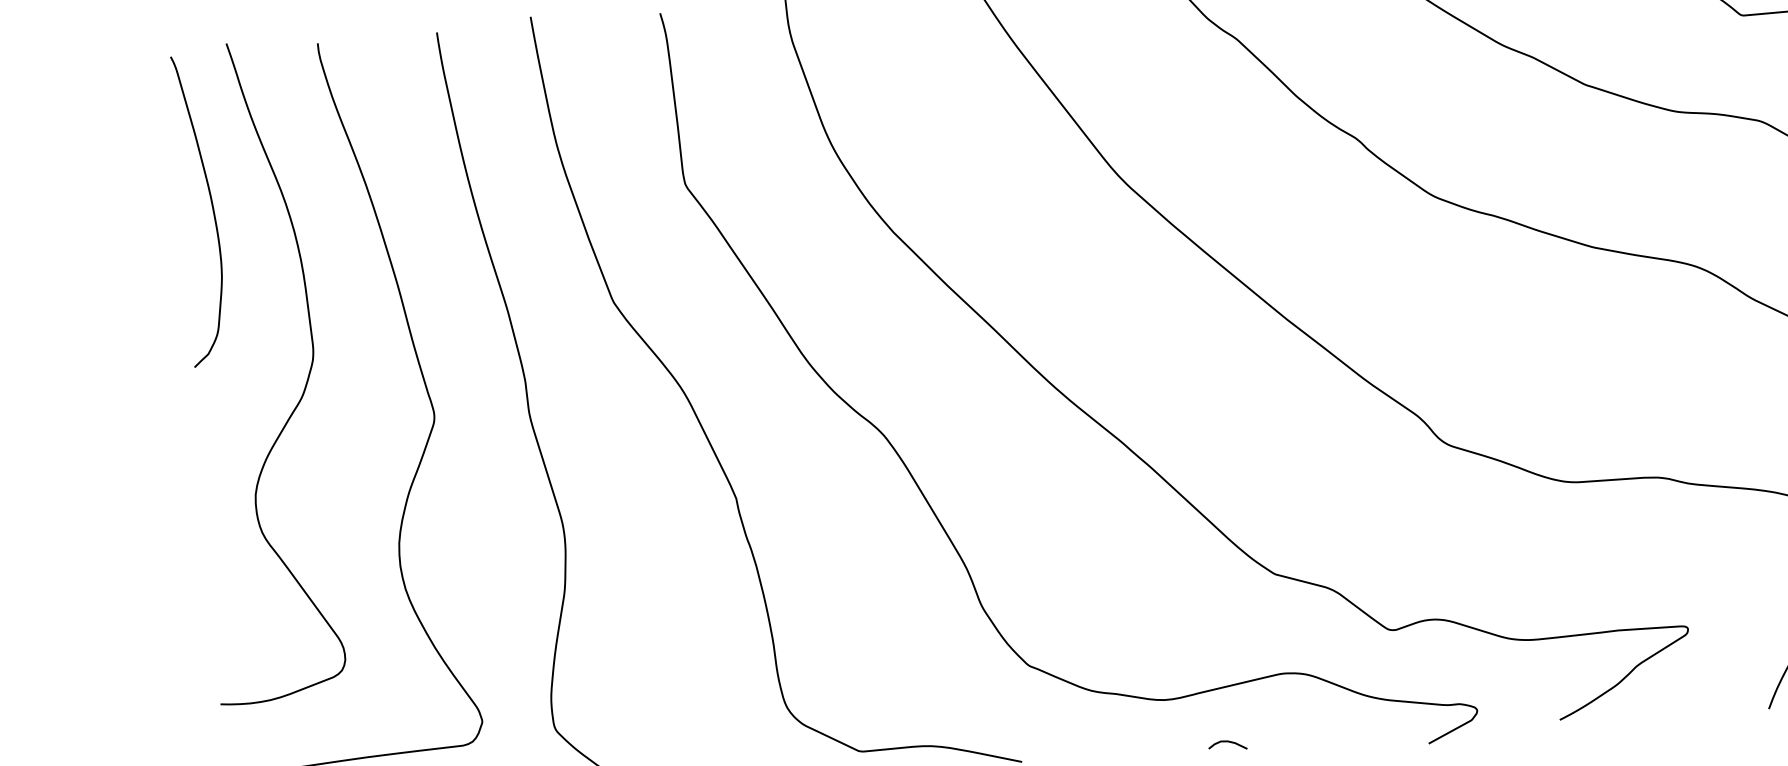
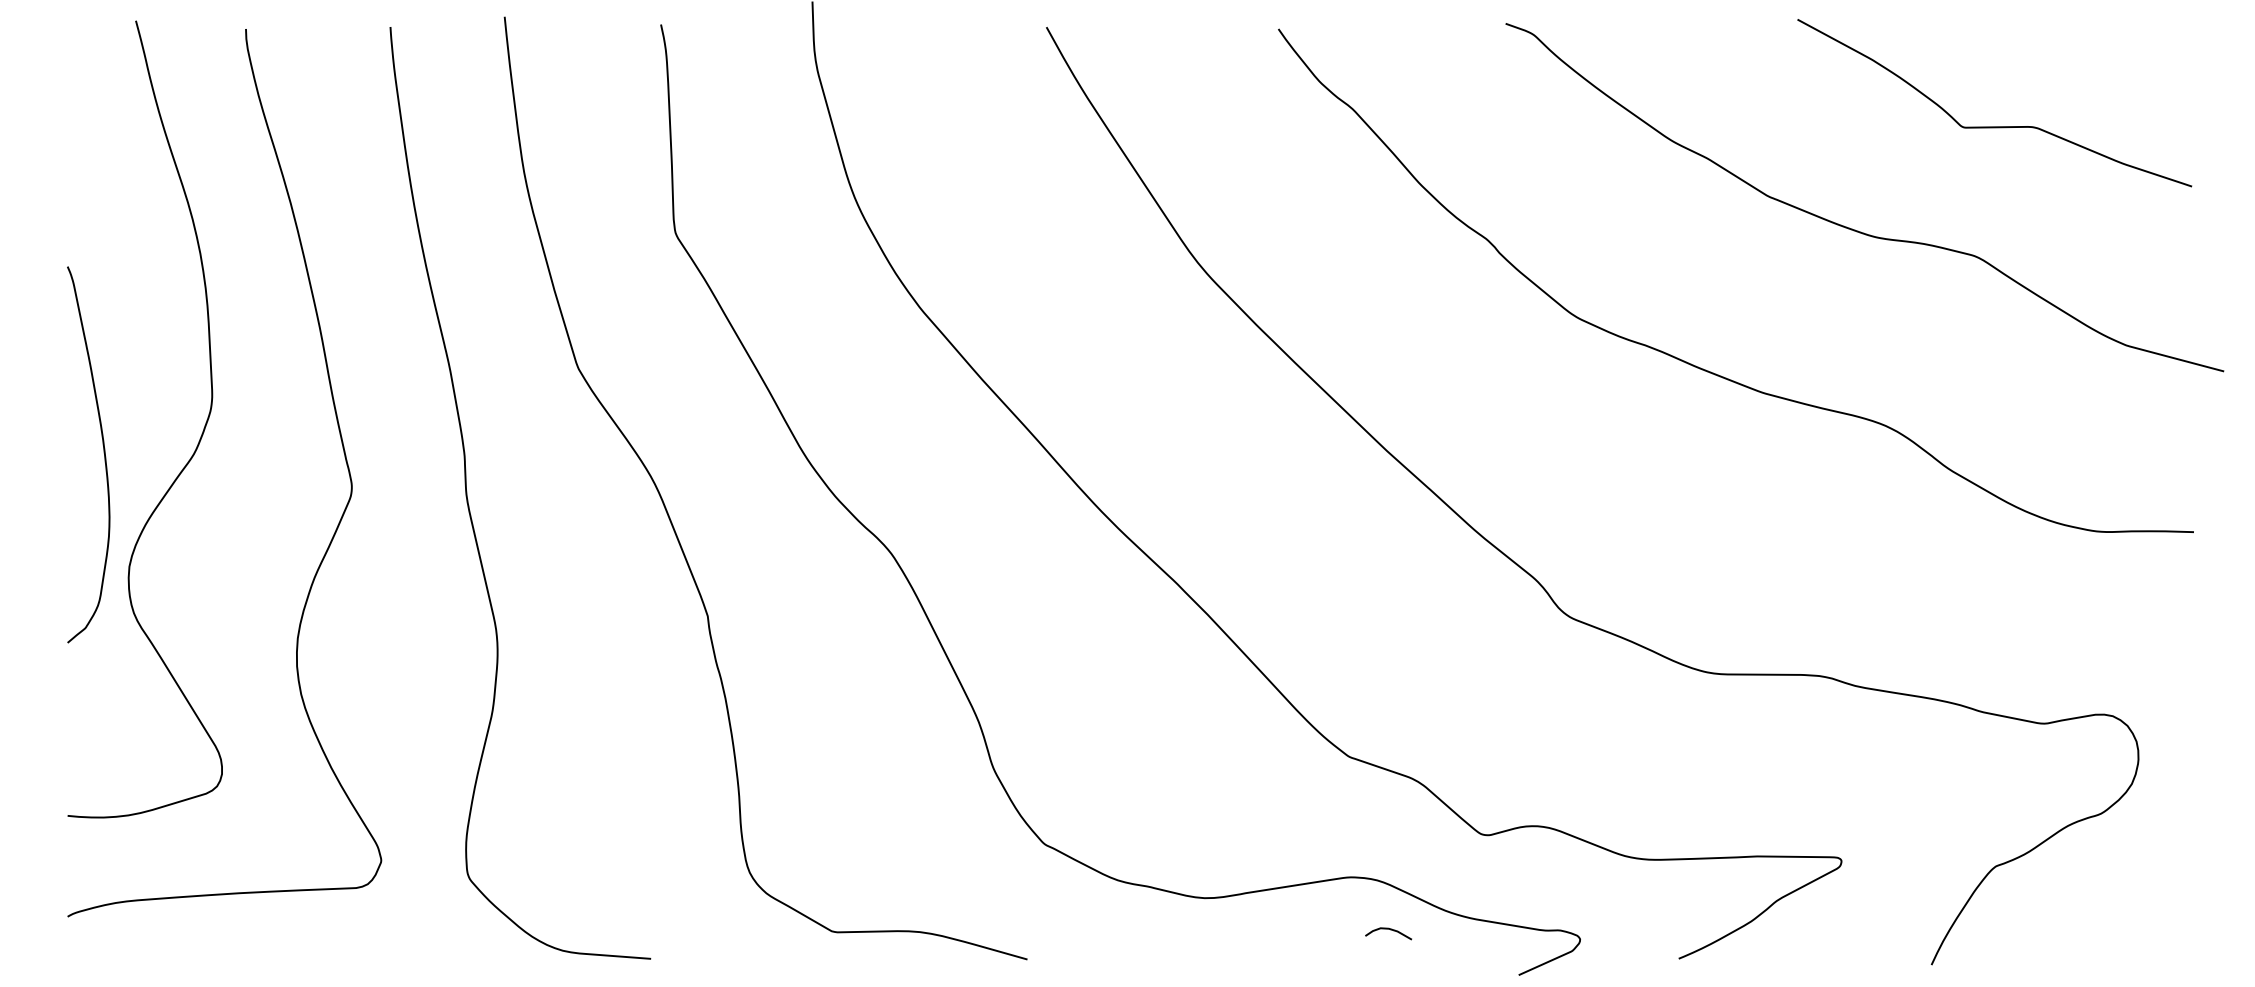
curve: (212, 208) -> (103, 453), moved
curve: (1229, 742) -> (1390, 930), moved

